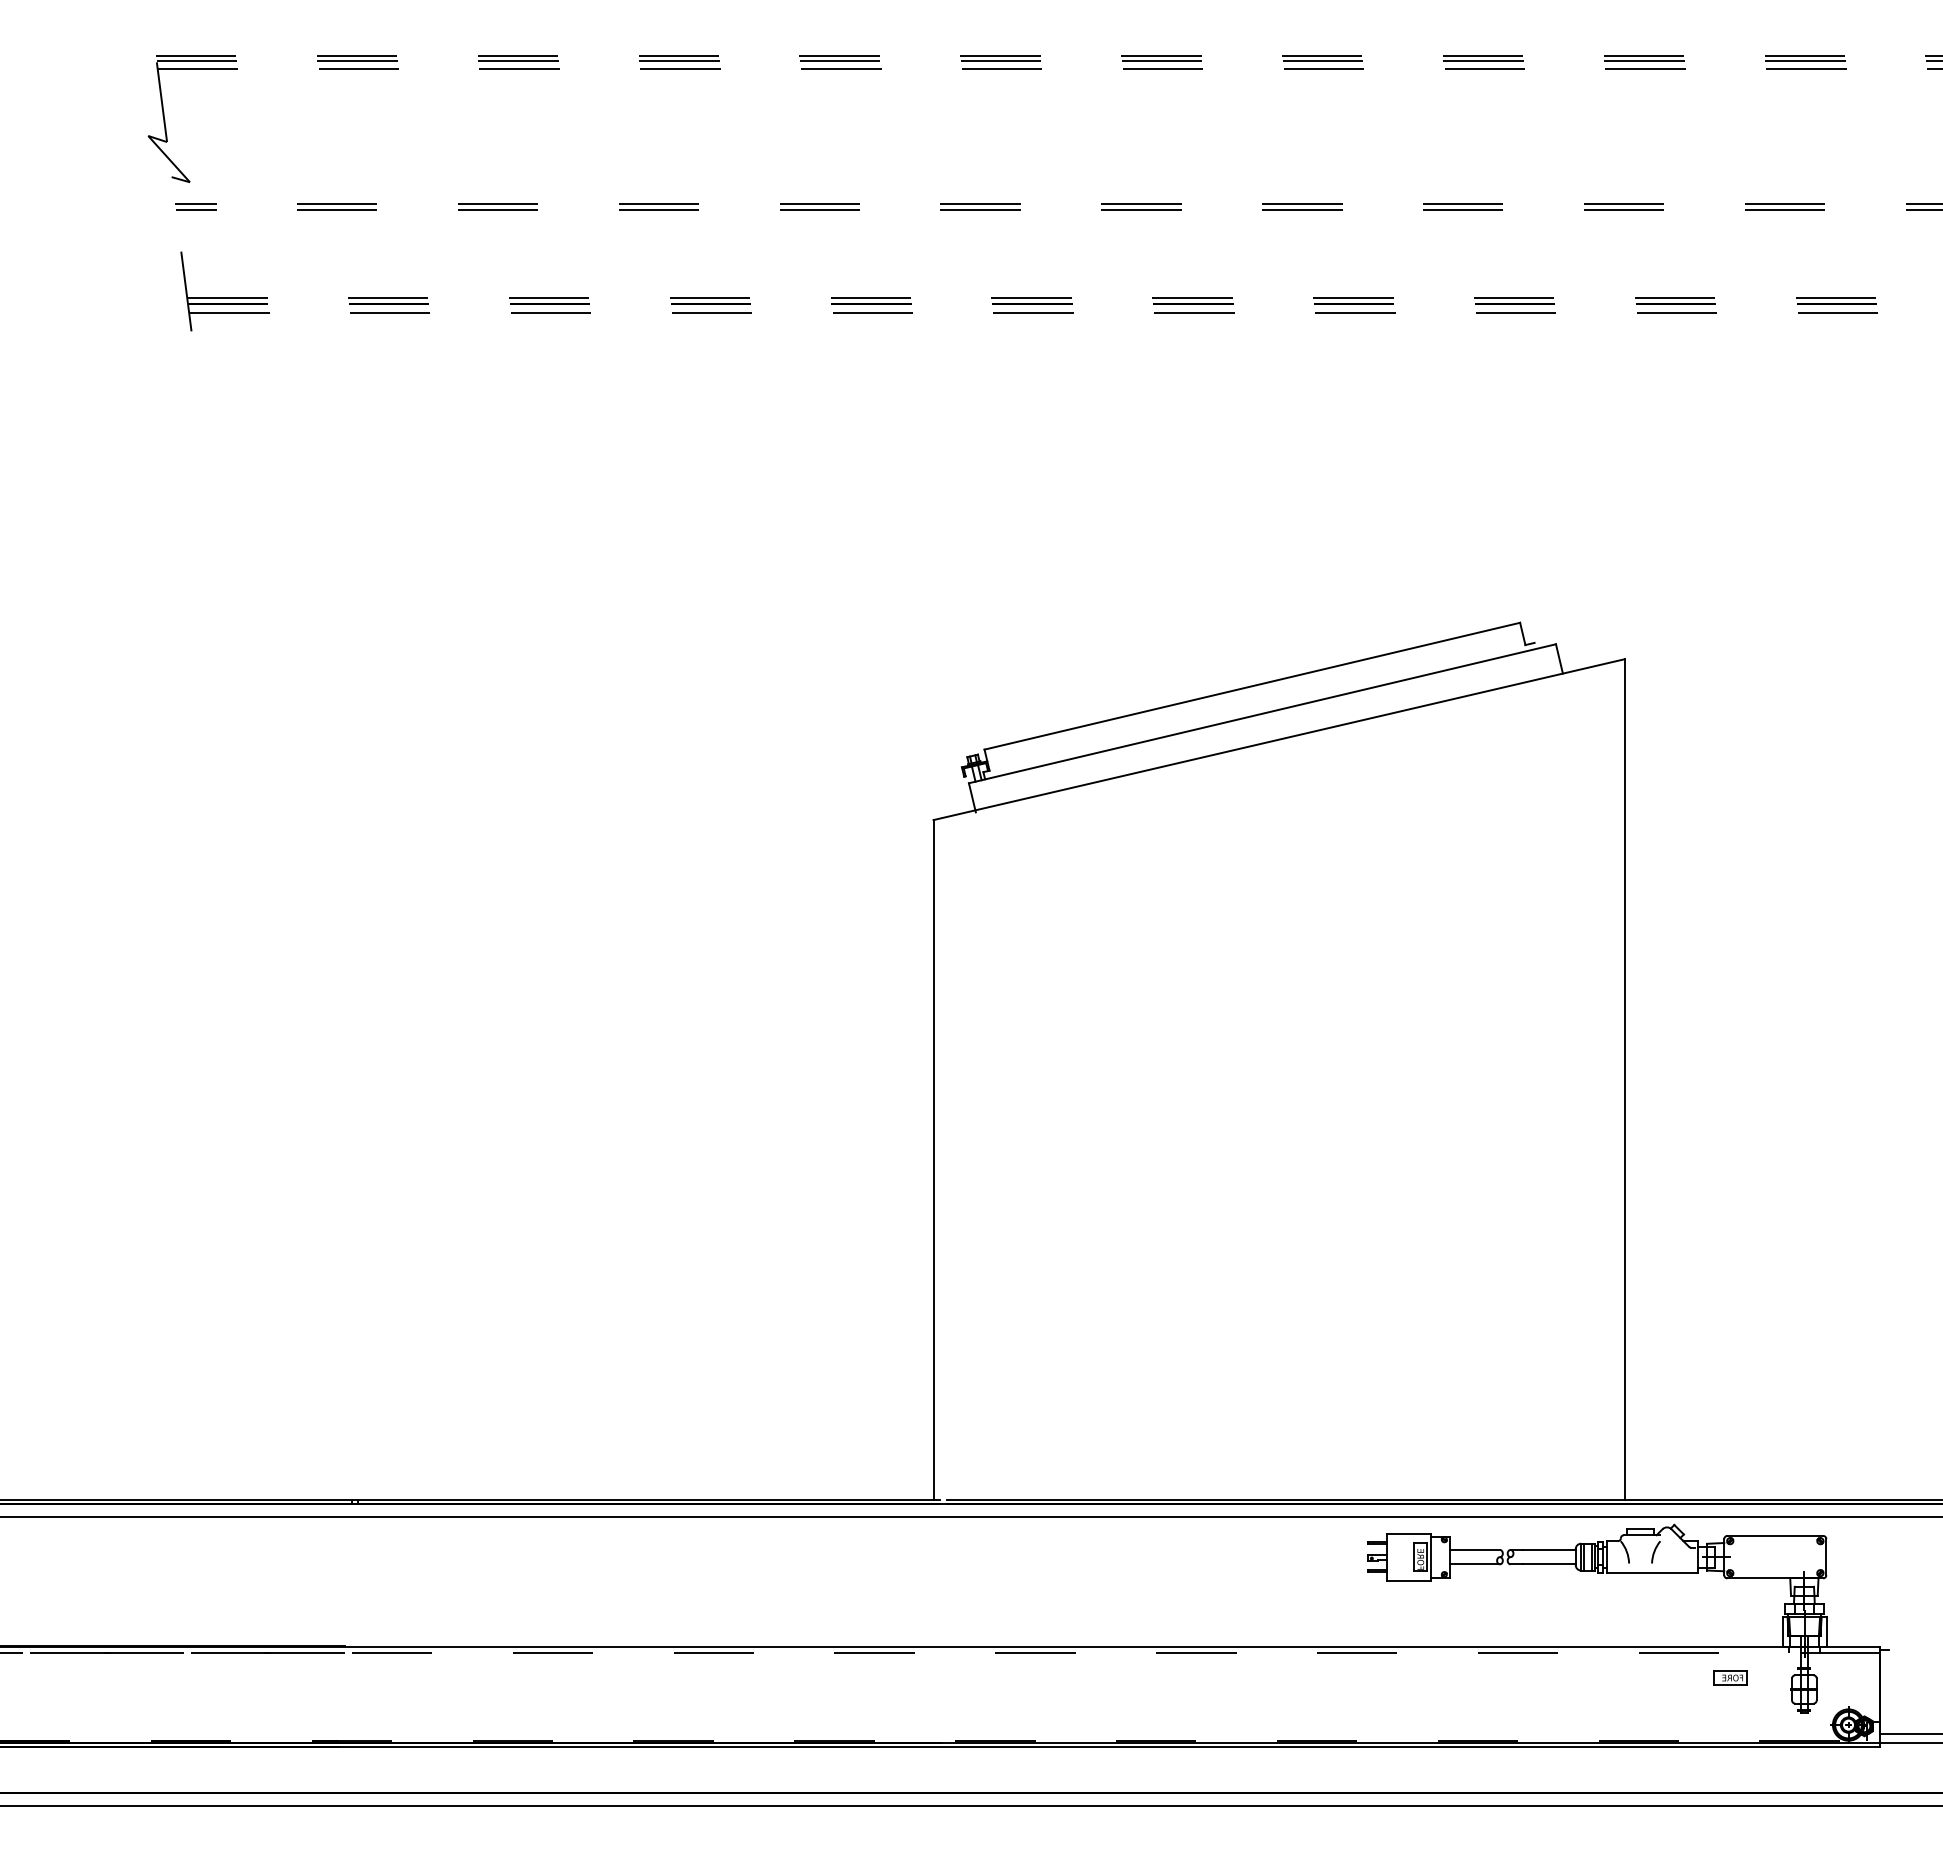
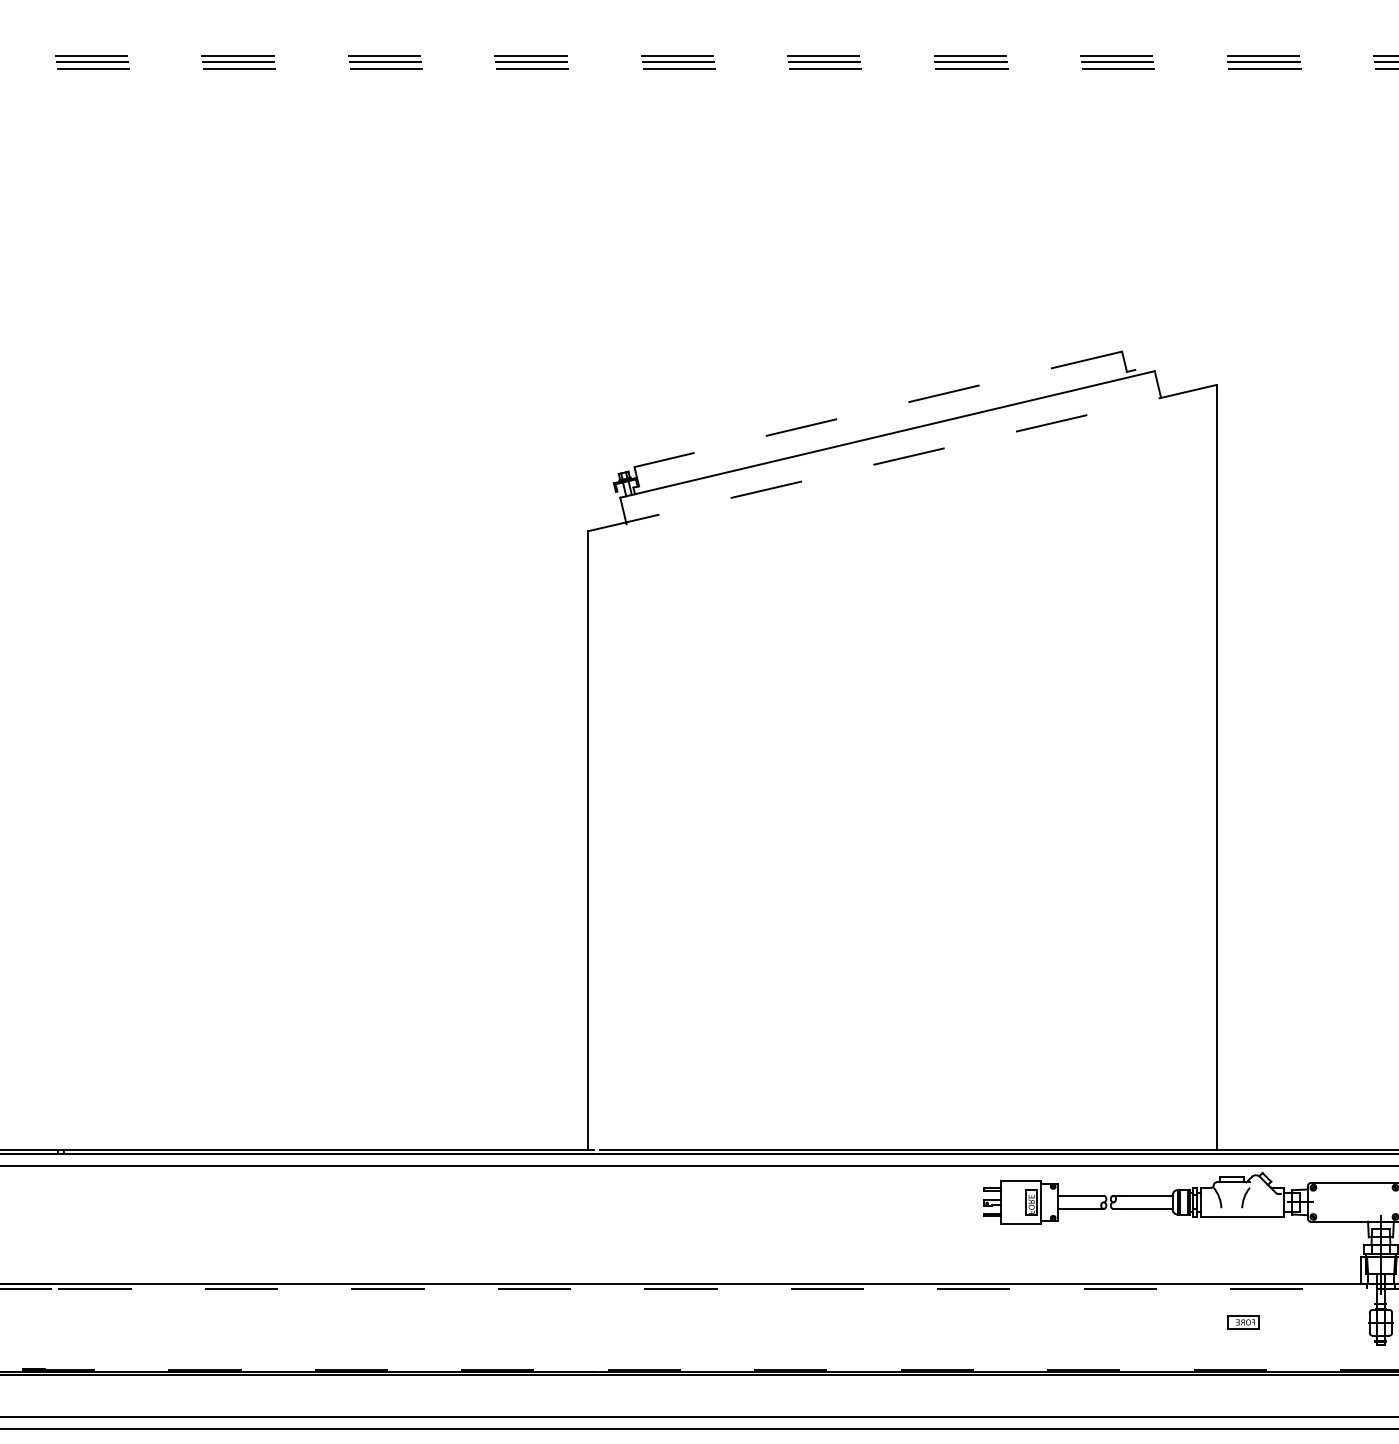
line: (1251, 686) -> (877, 409), solid -> dashed
line: (1279, 739) -> (903, 457), solid -> dashed
part: (1730, 1677) -> (1243, 1321), moved

